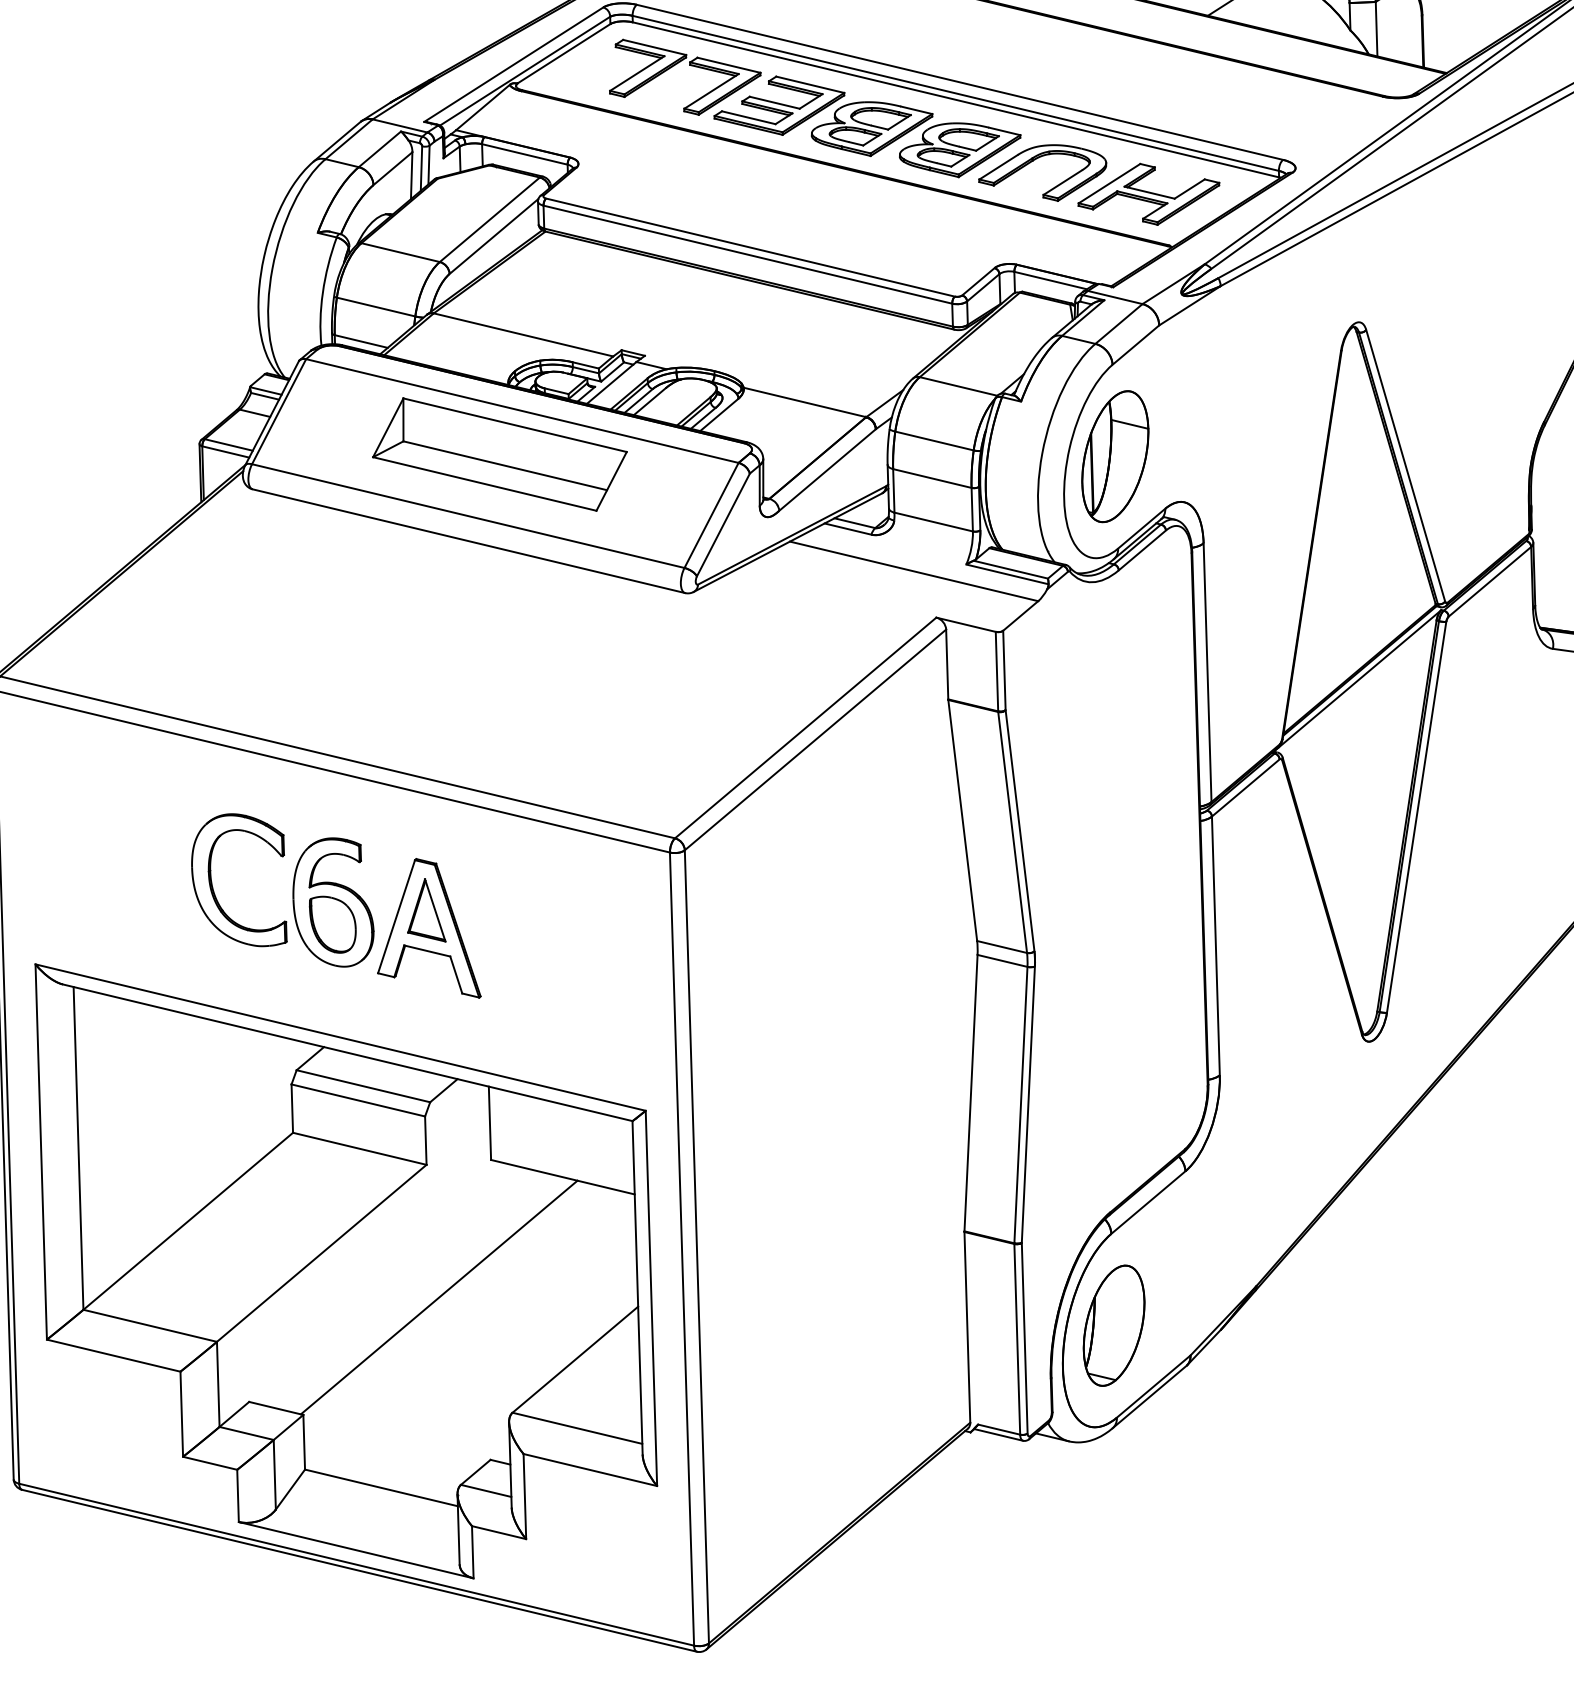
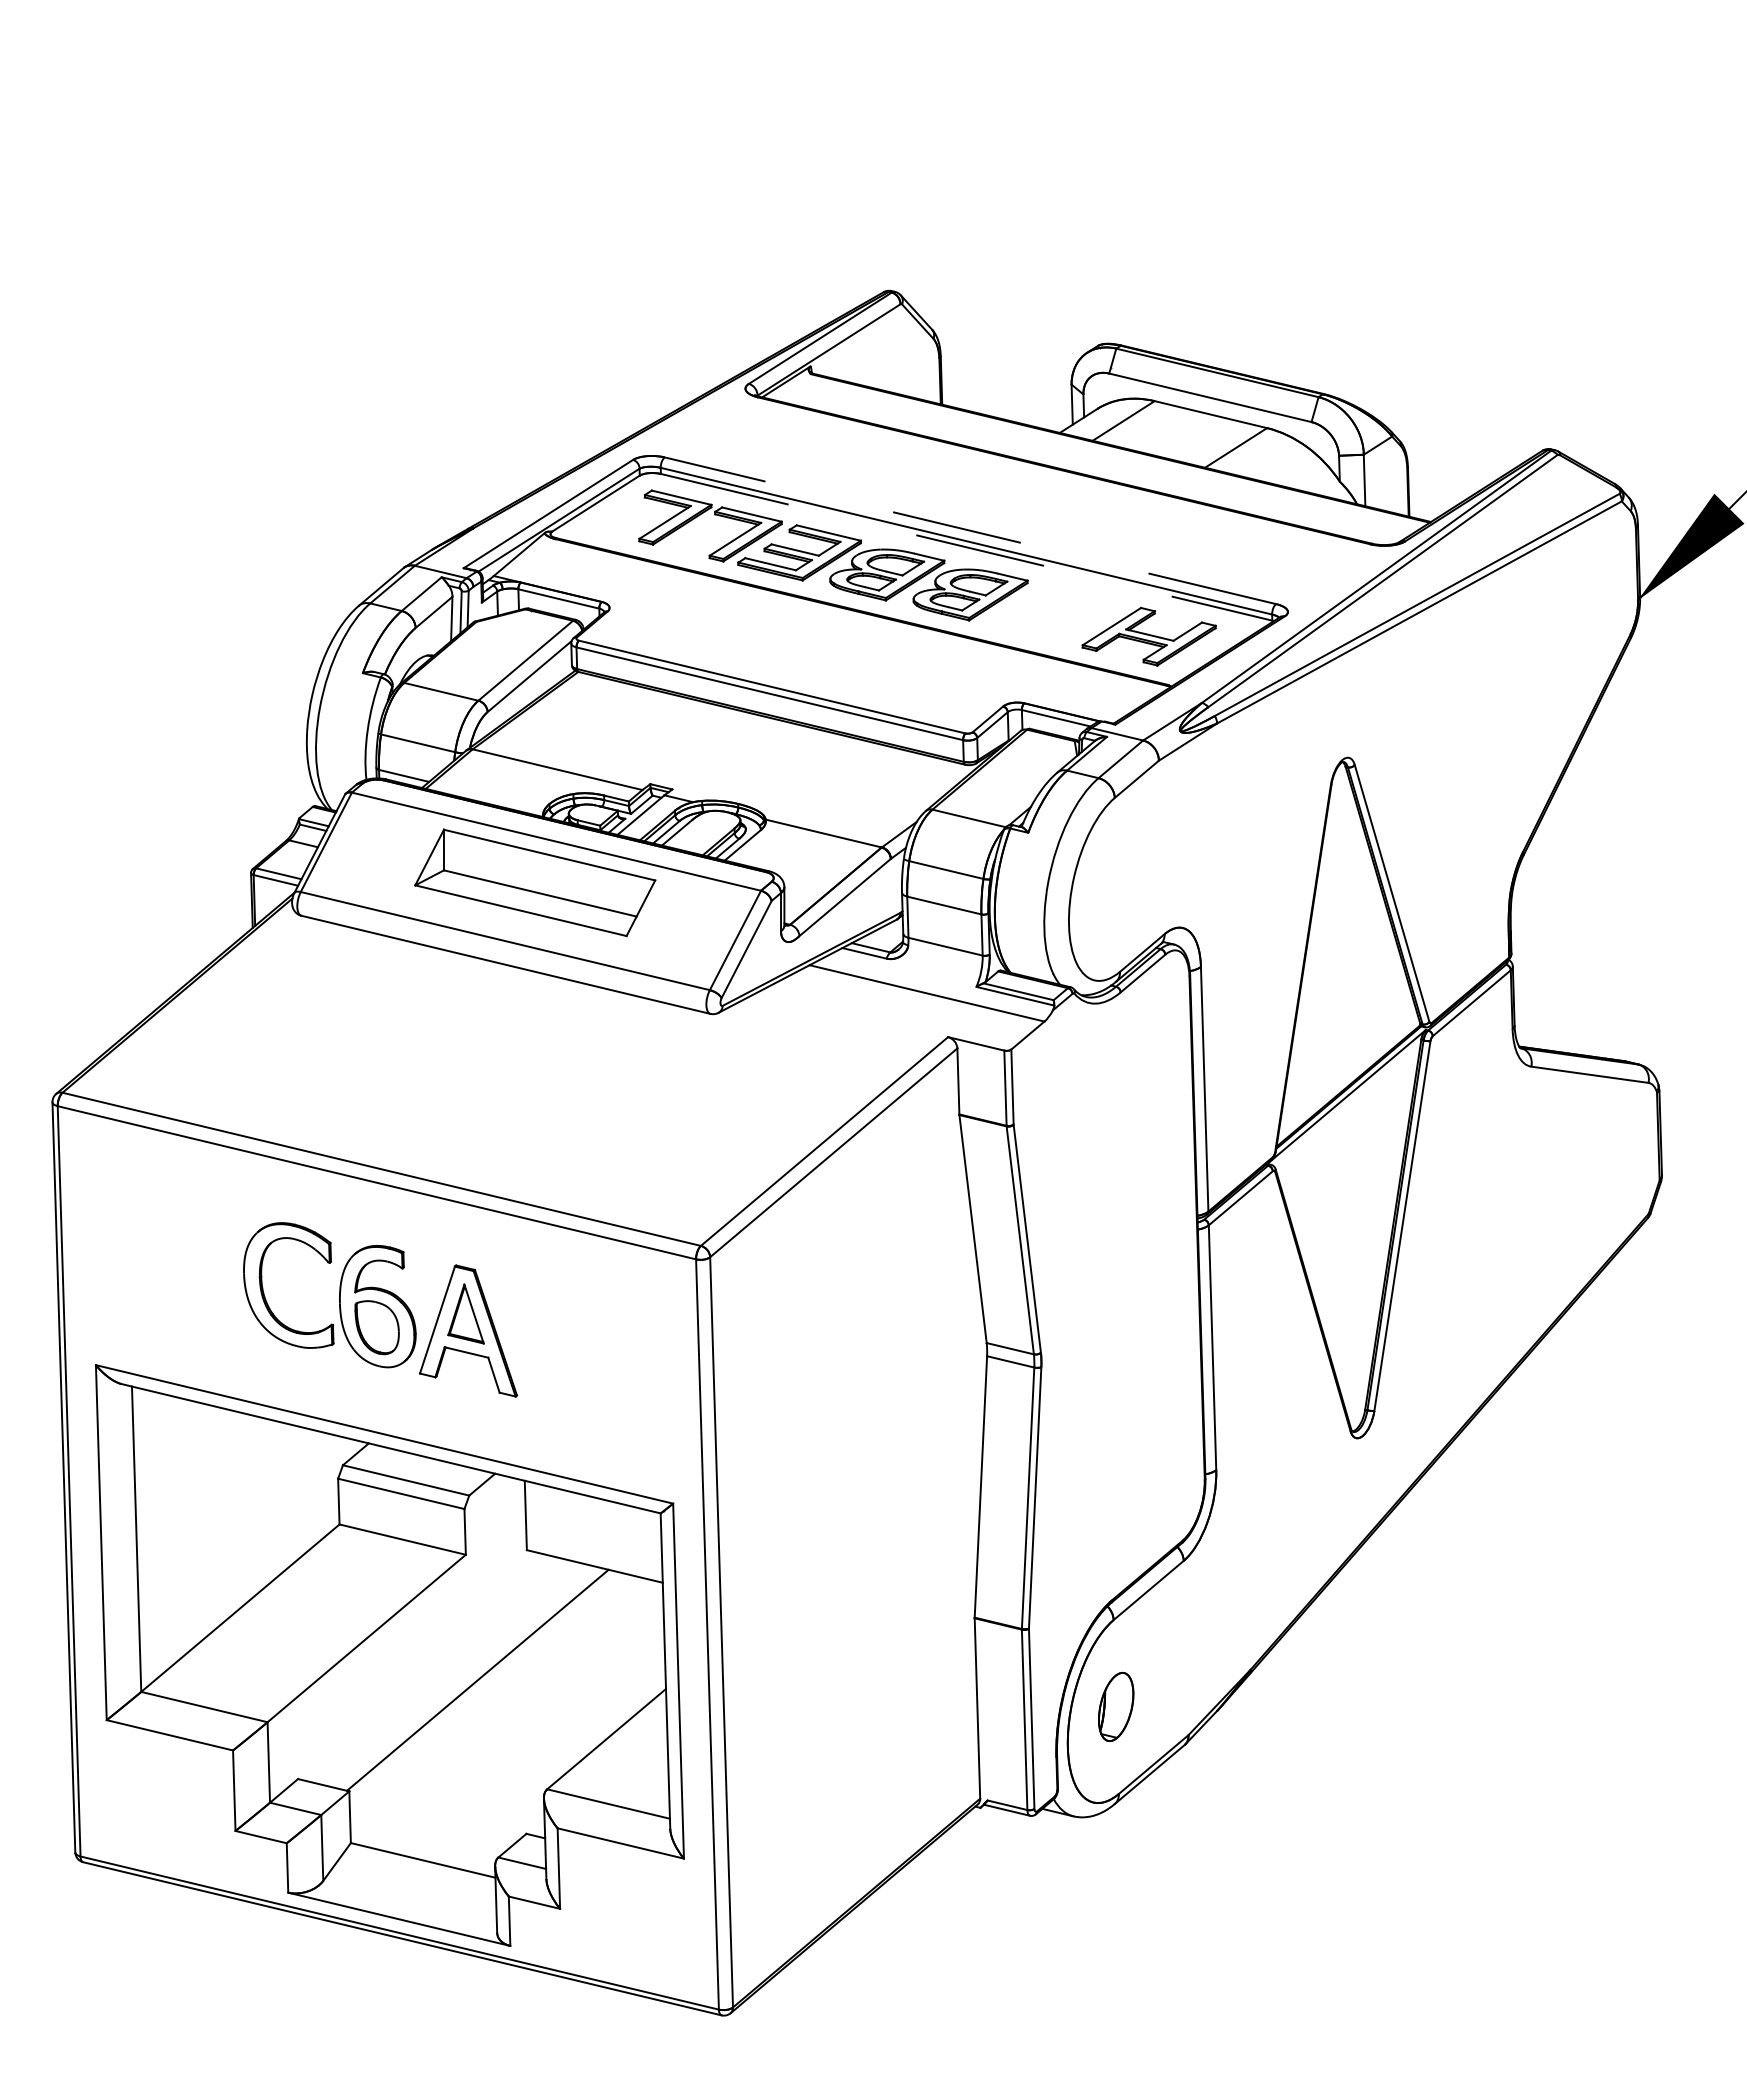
line: (960, 82) -> (970, 530), solid -> dashed
line: (956, 100) -> (967, 547), solid -> dashed
part: (1034, 161) -> (1040, 605), removed
part: (1115, 456) -> (1117, 884), removed
part: (1113, 1325) -> (1115, 1706), size x0.6

